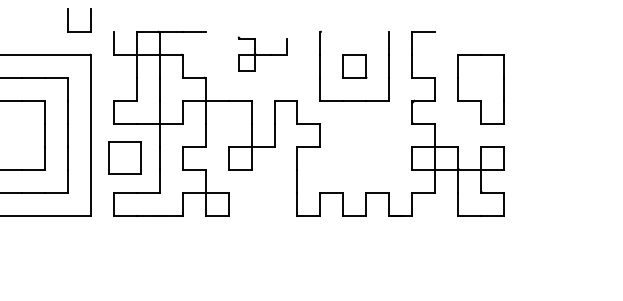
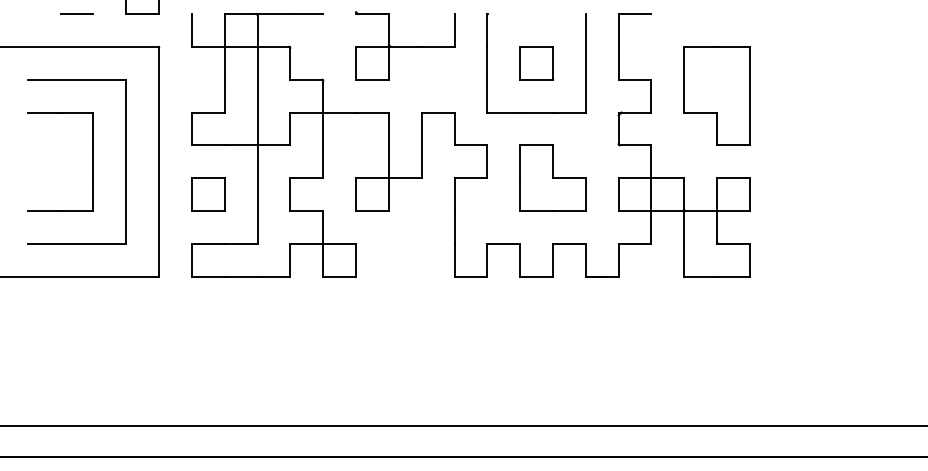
line: (32, 32) -> (76, 14), added
part: (263, 53) -> (405, 45), size x1.43
part: (366, 146) -> (552, 177), added
part: (125, 158) -> (208, 194), size x0.71

